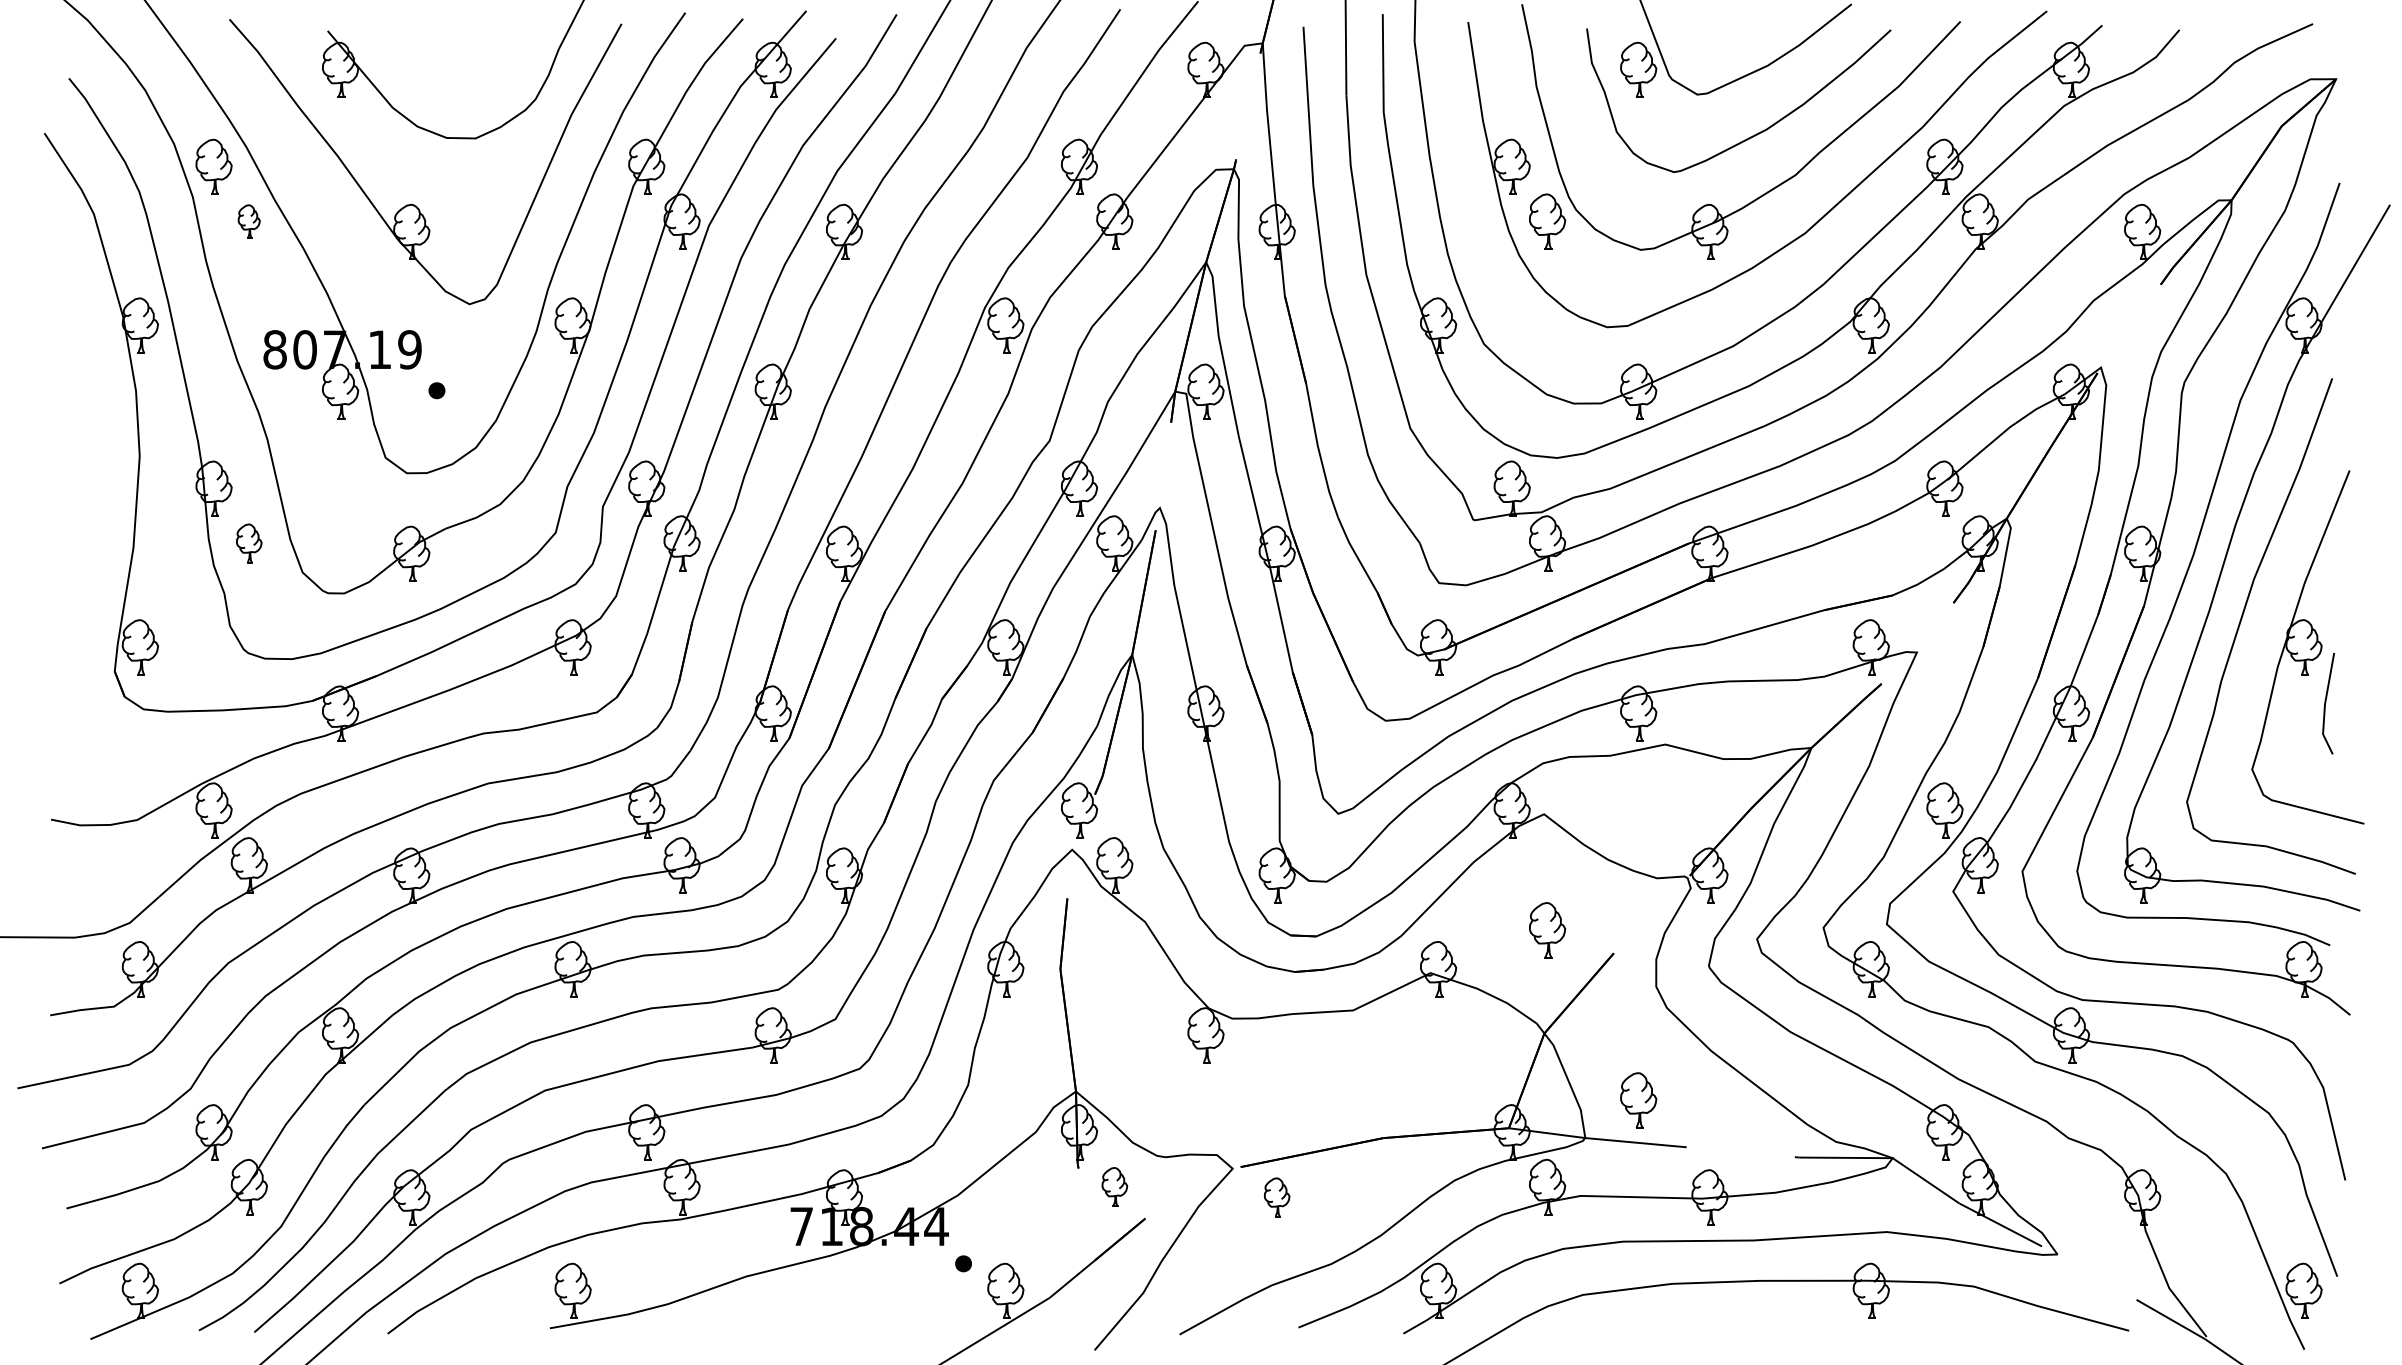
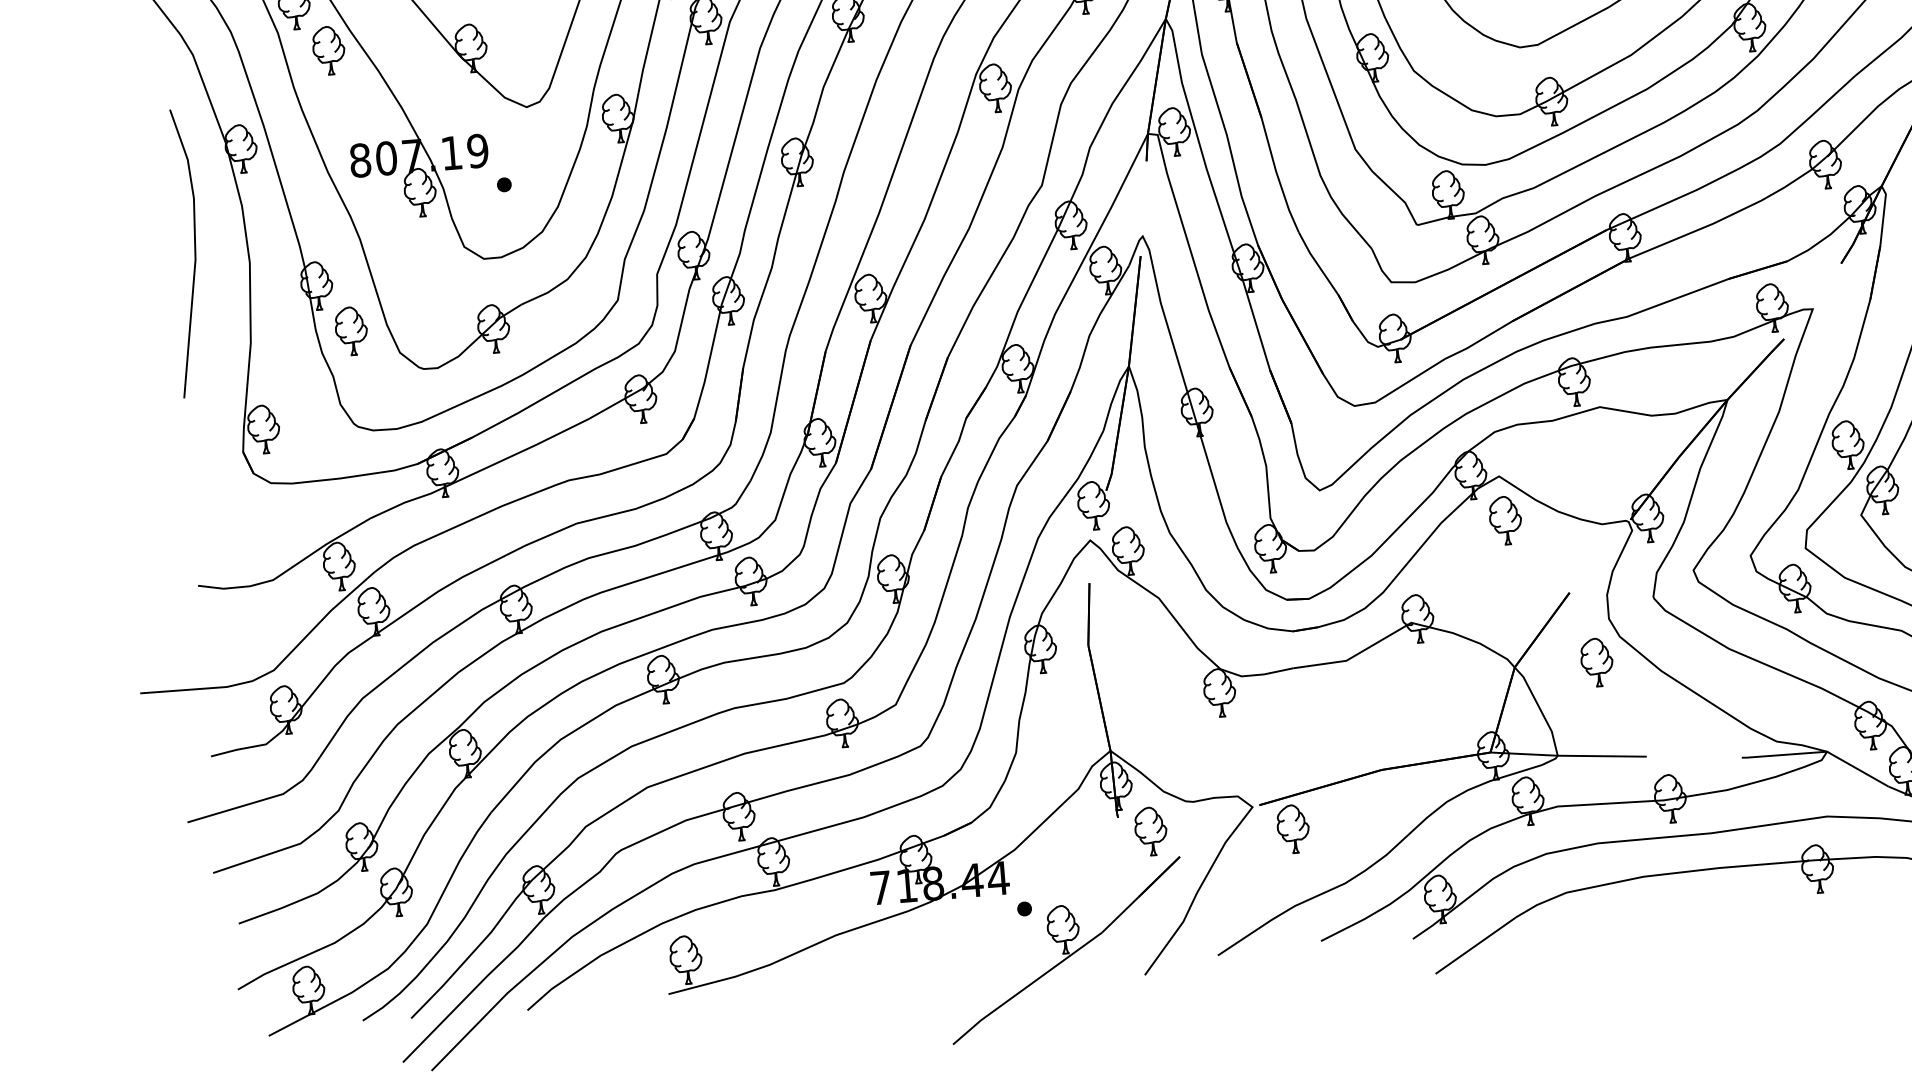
part: (248, 221) -> (328, 50), size x1.67
line: (77, 439) -> (194, 252), added
part: (248, 543) -> (350, 331), size x1.43
part: (1547, 930) -> (1505, 520), moved
part: (1638, 1100) -> (1596, 662), moved
part: (1114, 1186) -> (1150, 830), size x1.43
part: (1276, 1197) -> (1292, 829), size x1.43

